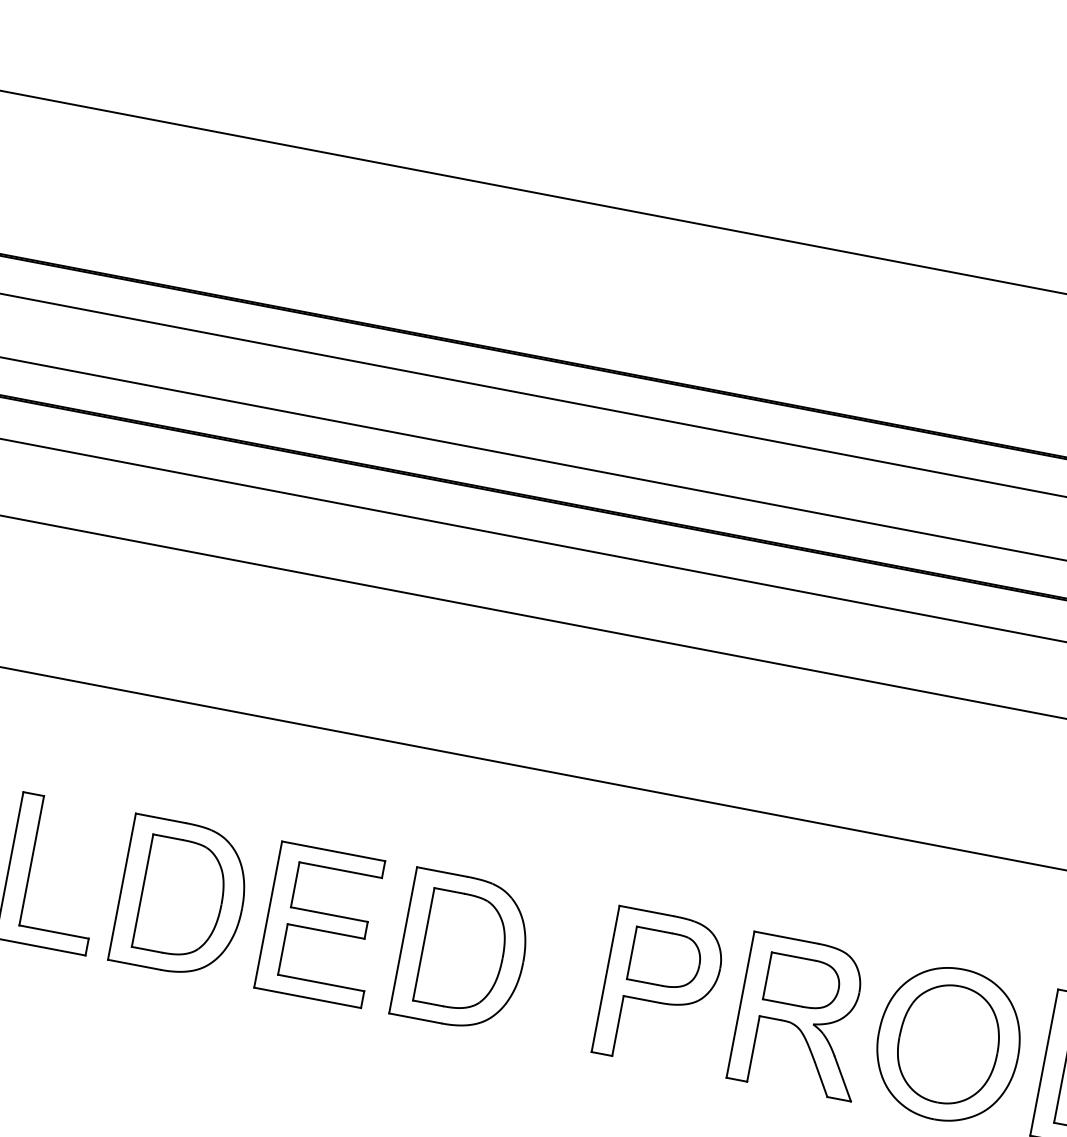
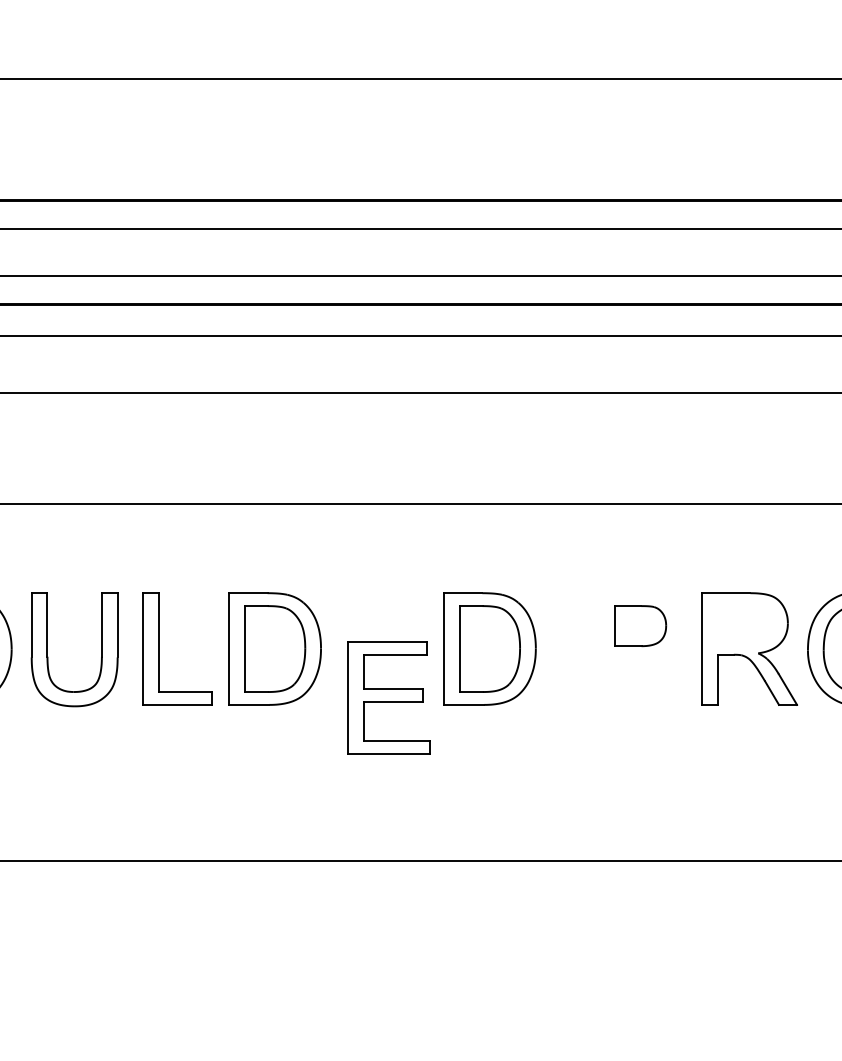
part: (321, 923) -> (388, 697), moved
part: (803, 982) -> (745, 623), removed
part: (660, 988) -> (640, 648), removed

